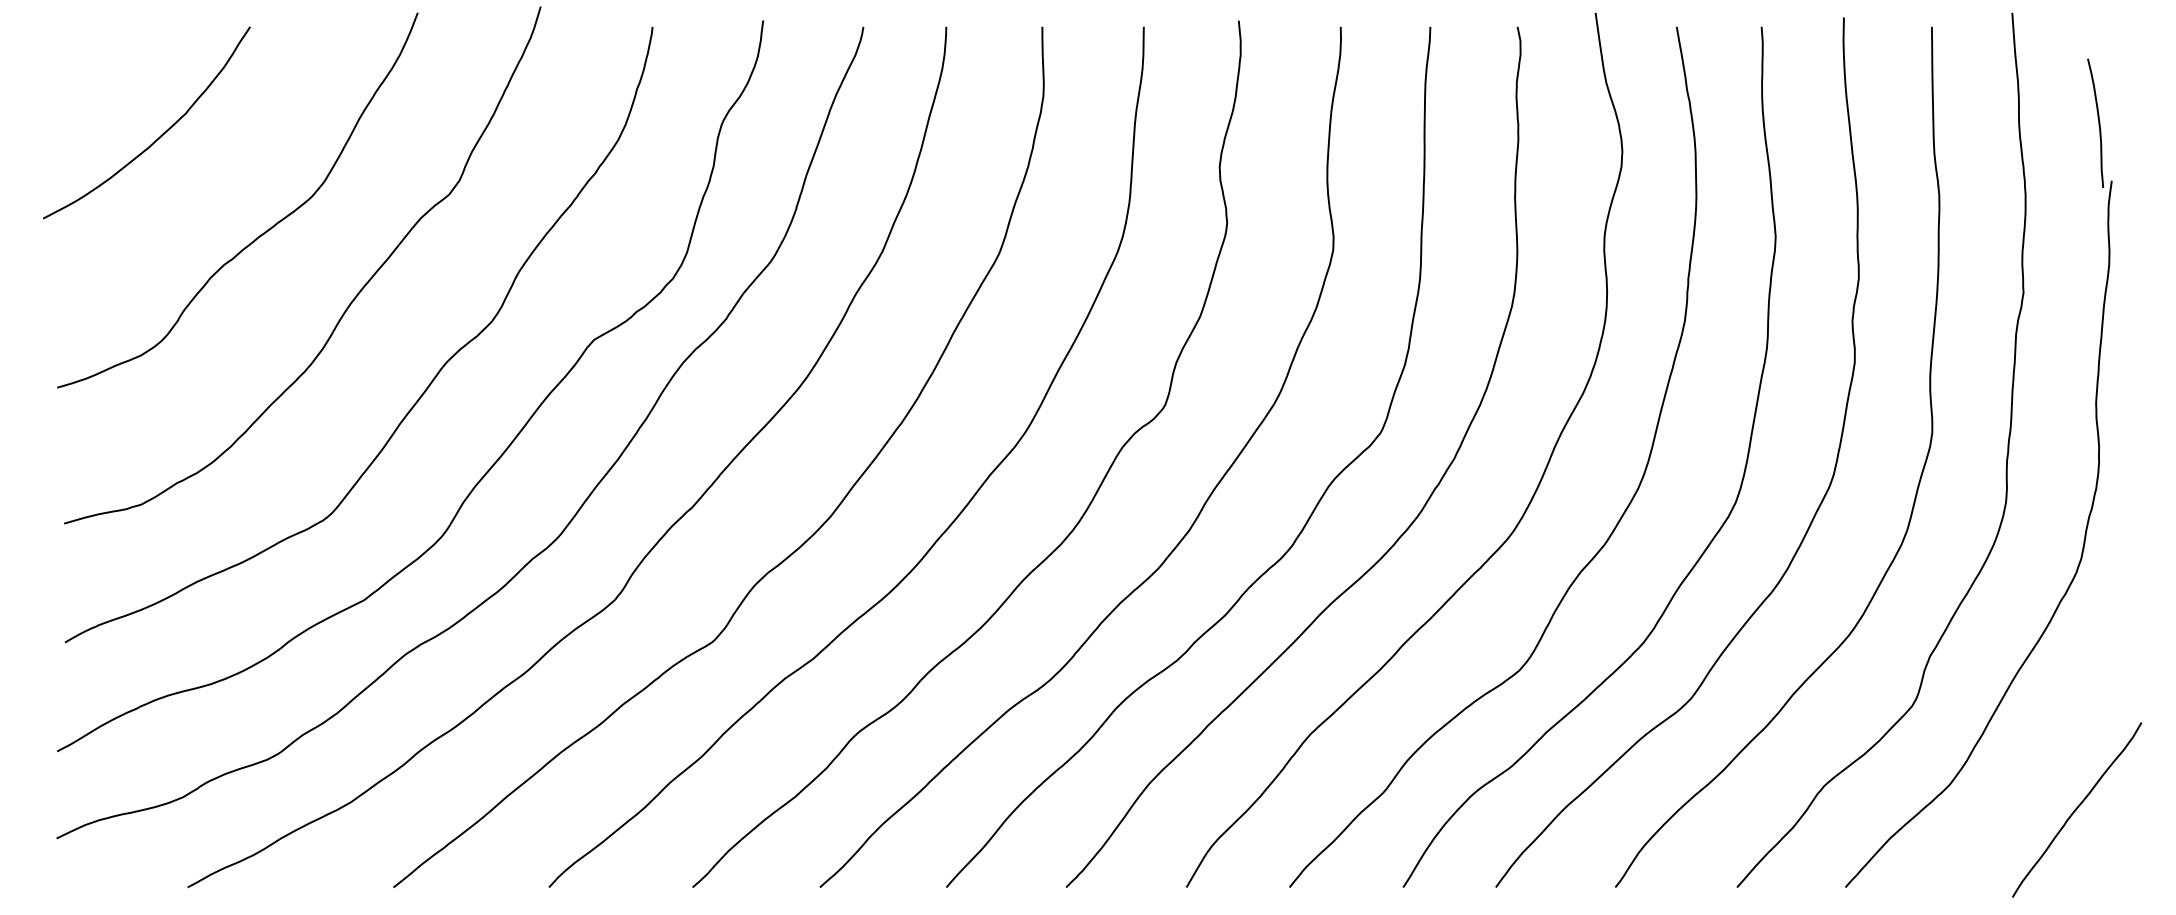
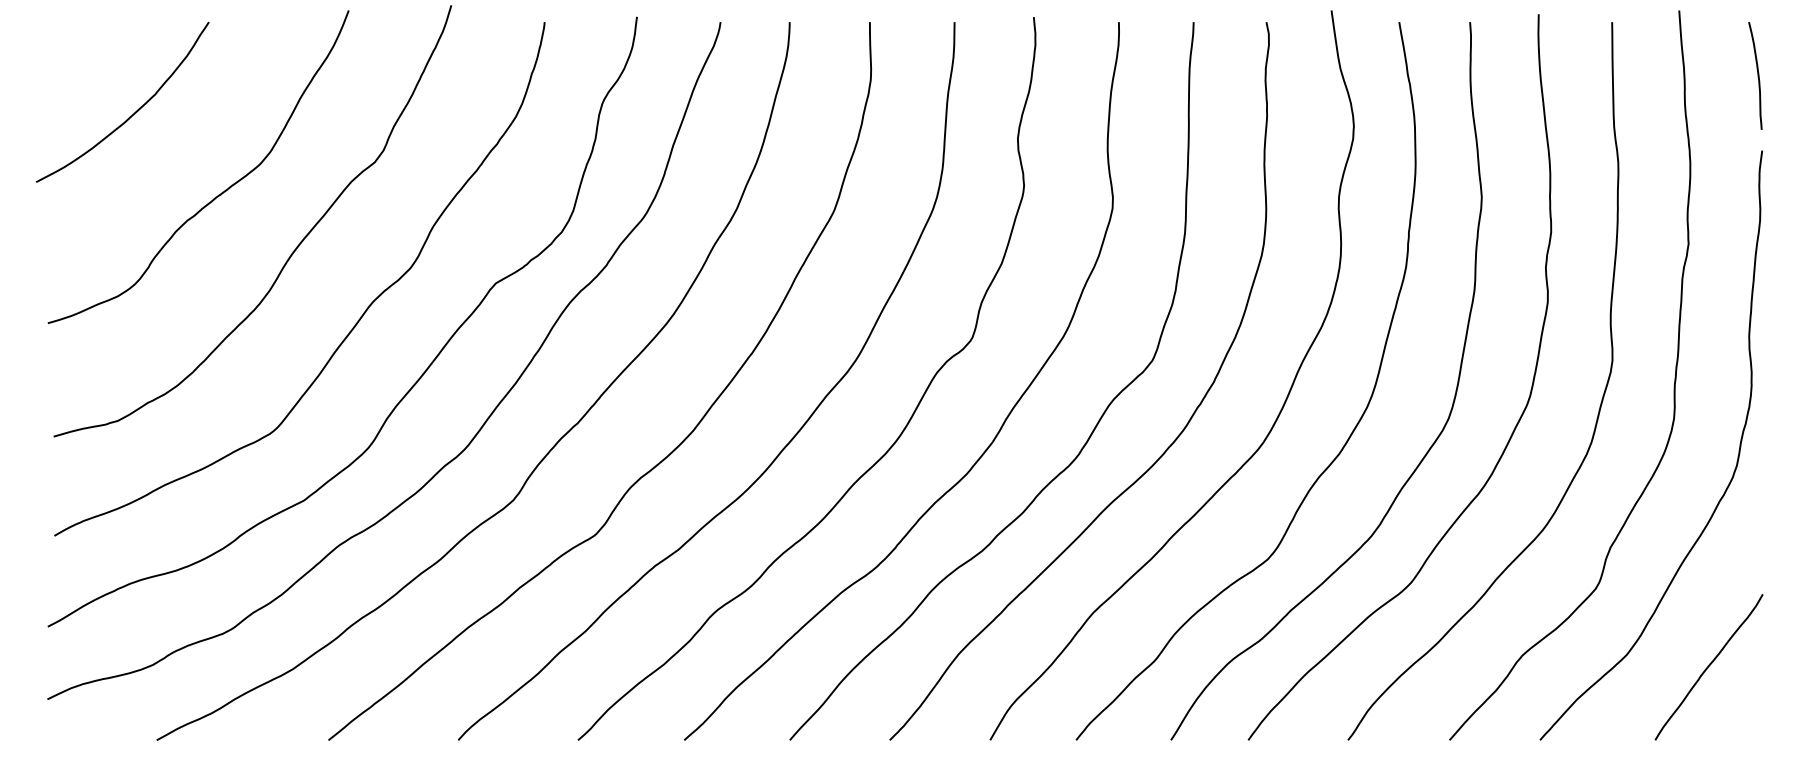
curve: (2098, 122) -> (1757, 75), moved
curve: (2077, 809) -> (1709, 666), moved

